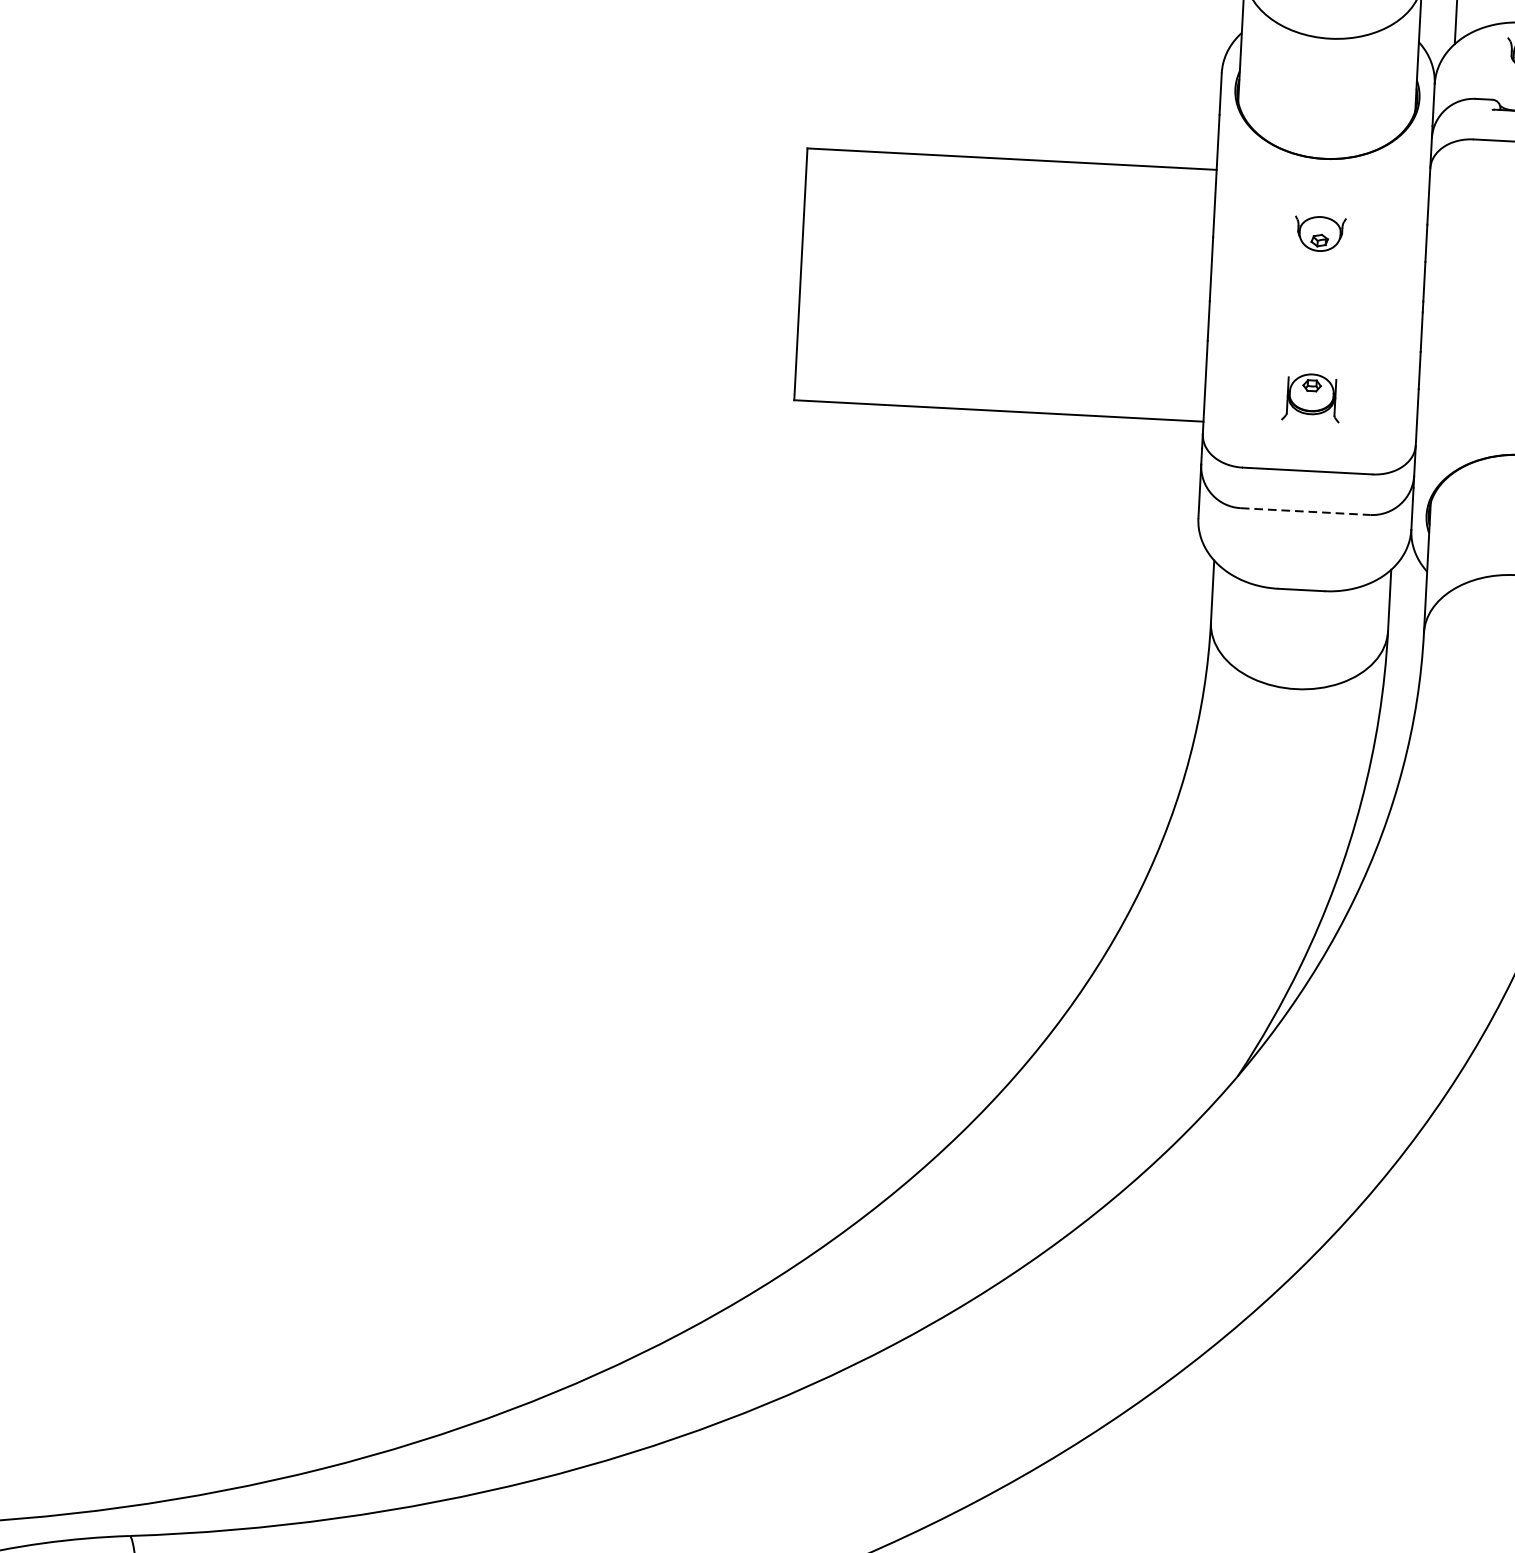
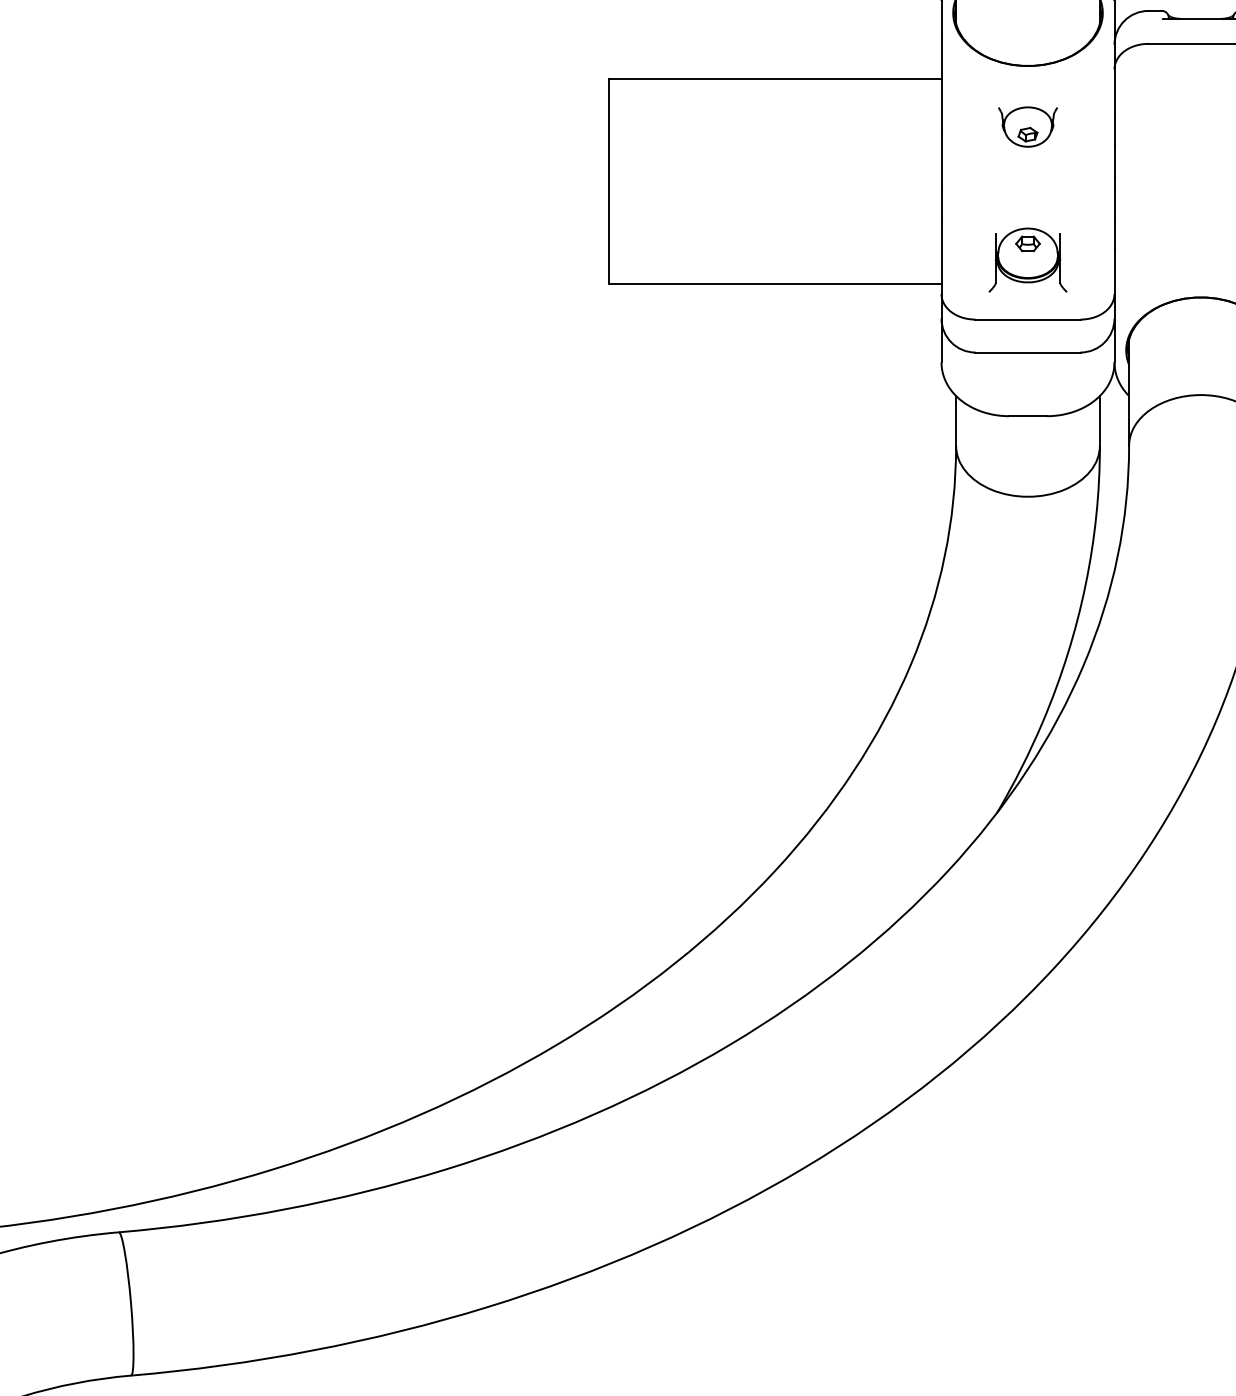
part: (1319, 233) -> (1027, 126), size x1.43
part: (1310, 397) -> (1027, 259), size x1.67
line: (1306, 511) -> (1028, 352), dashed -> solid

